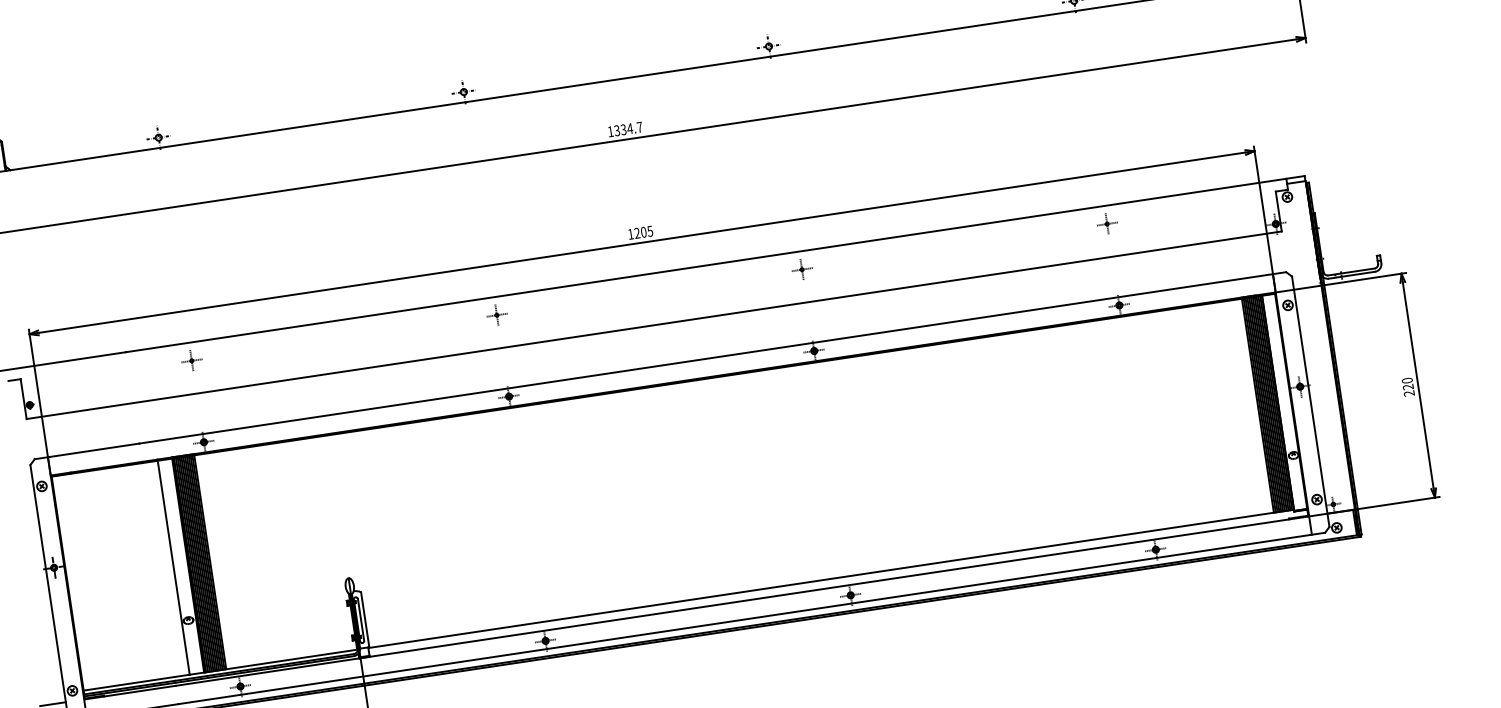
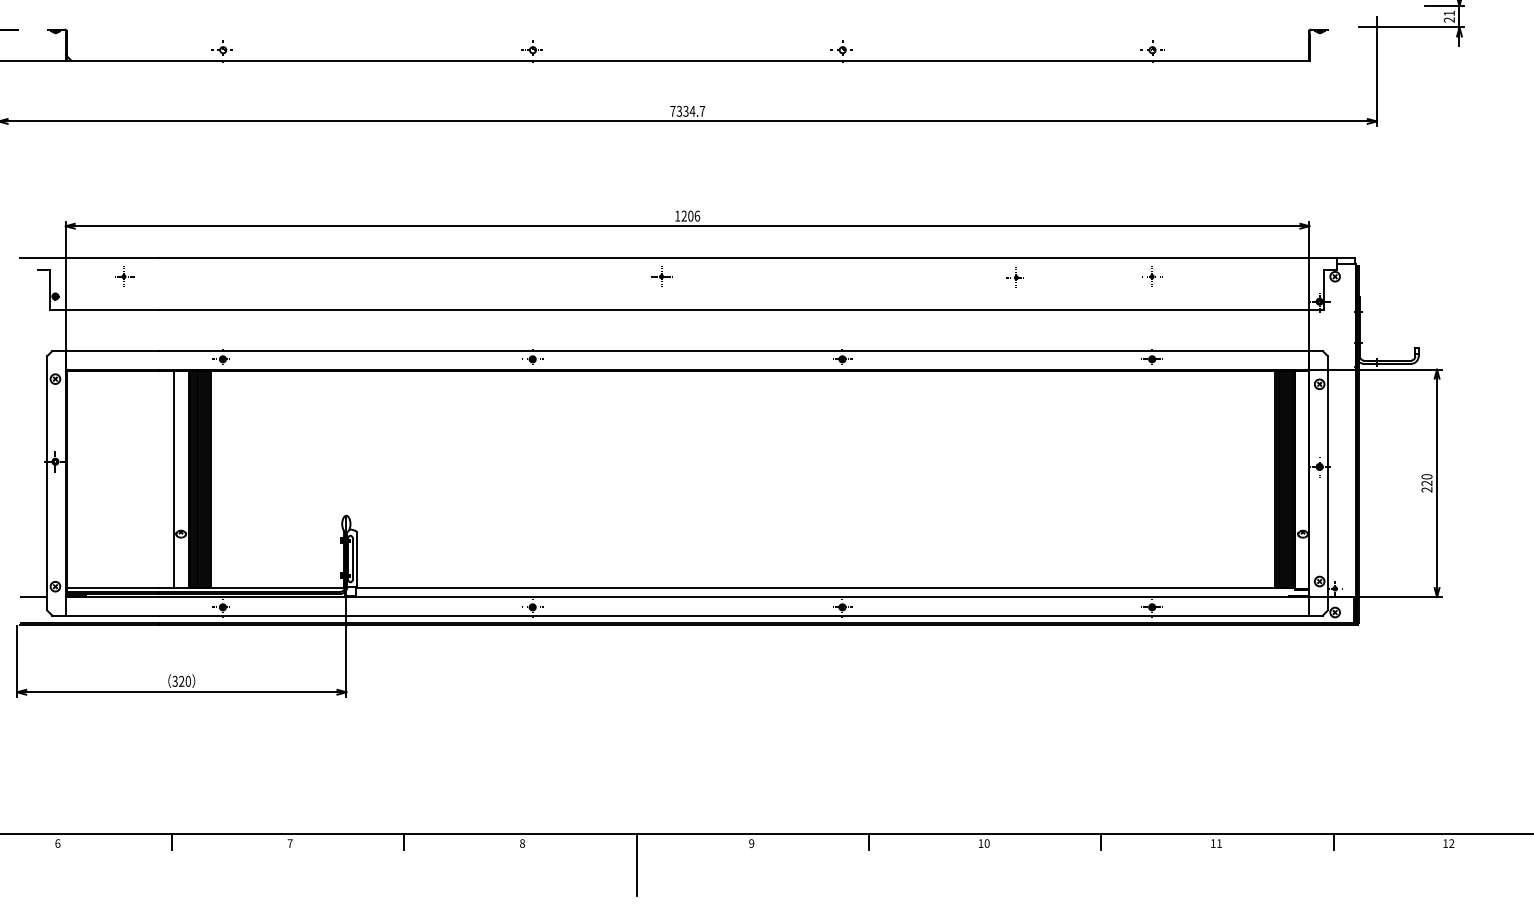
text: (610, 131) -> (672, 111), 1334.7 -> 7334.7
text: (650, 230) -> (697, 215), 1205 -> 1206
part: (800, 269) -> (1014, 277), moved
part: (496, 315) -> (661, 276), moved
part: (192, 360) -> (124, 276), moved

